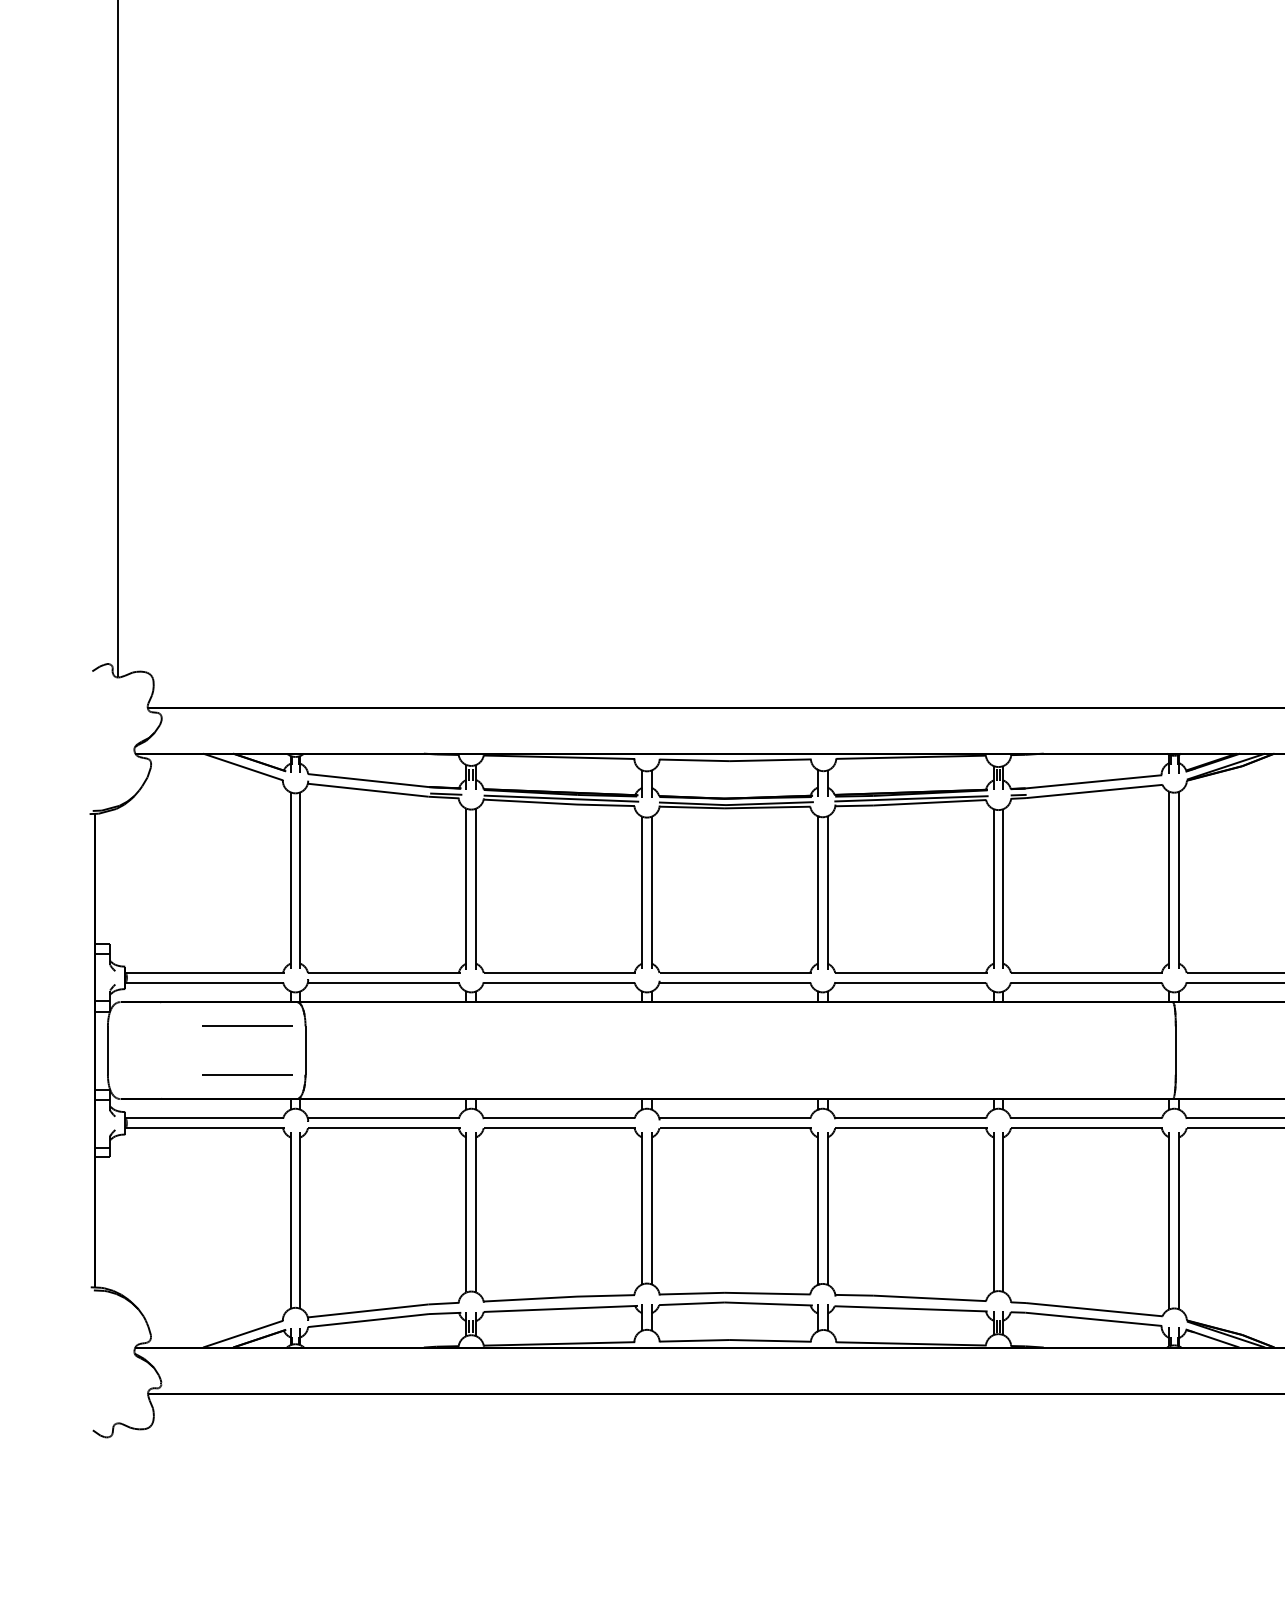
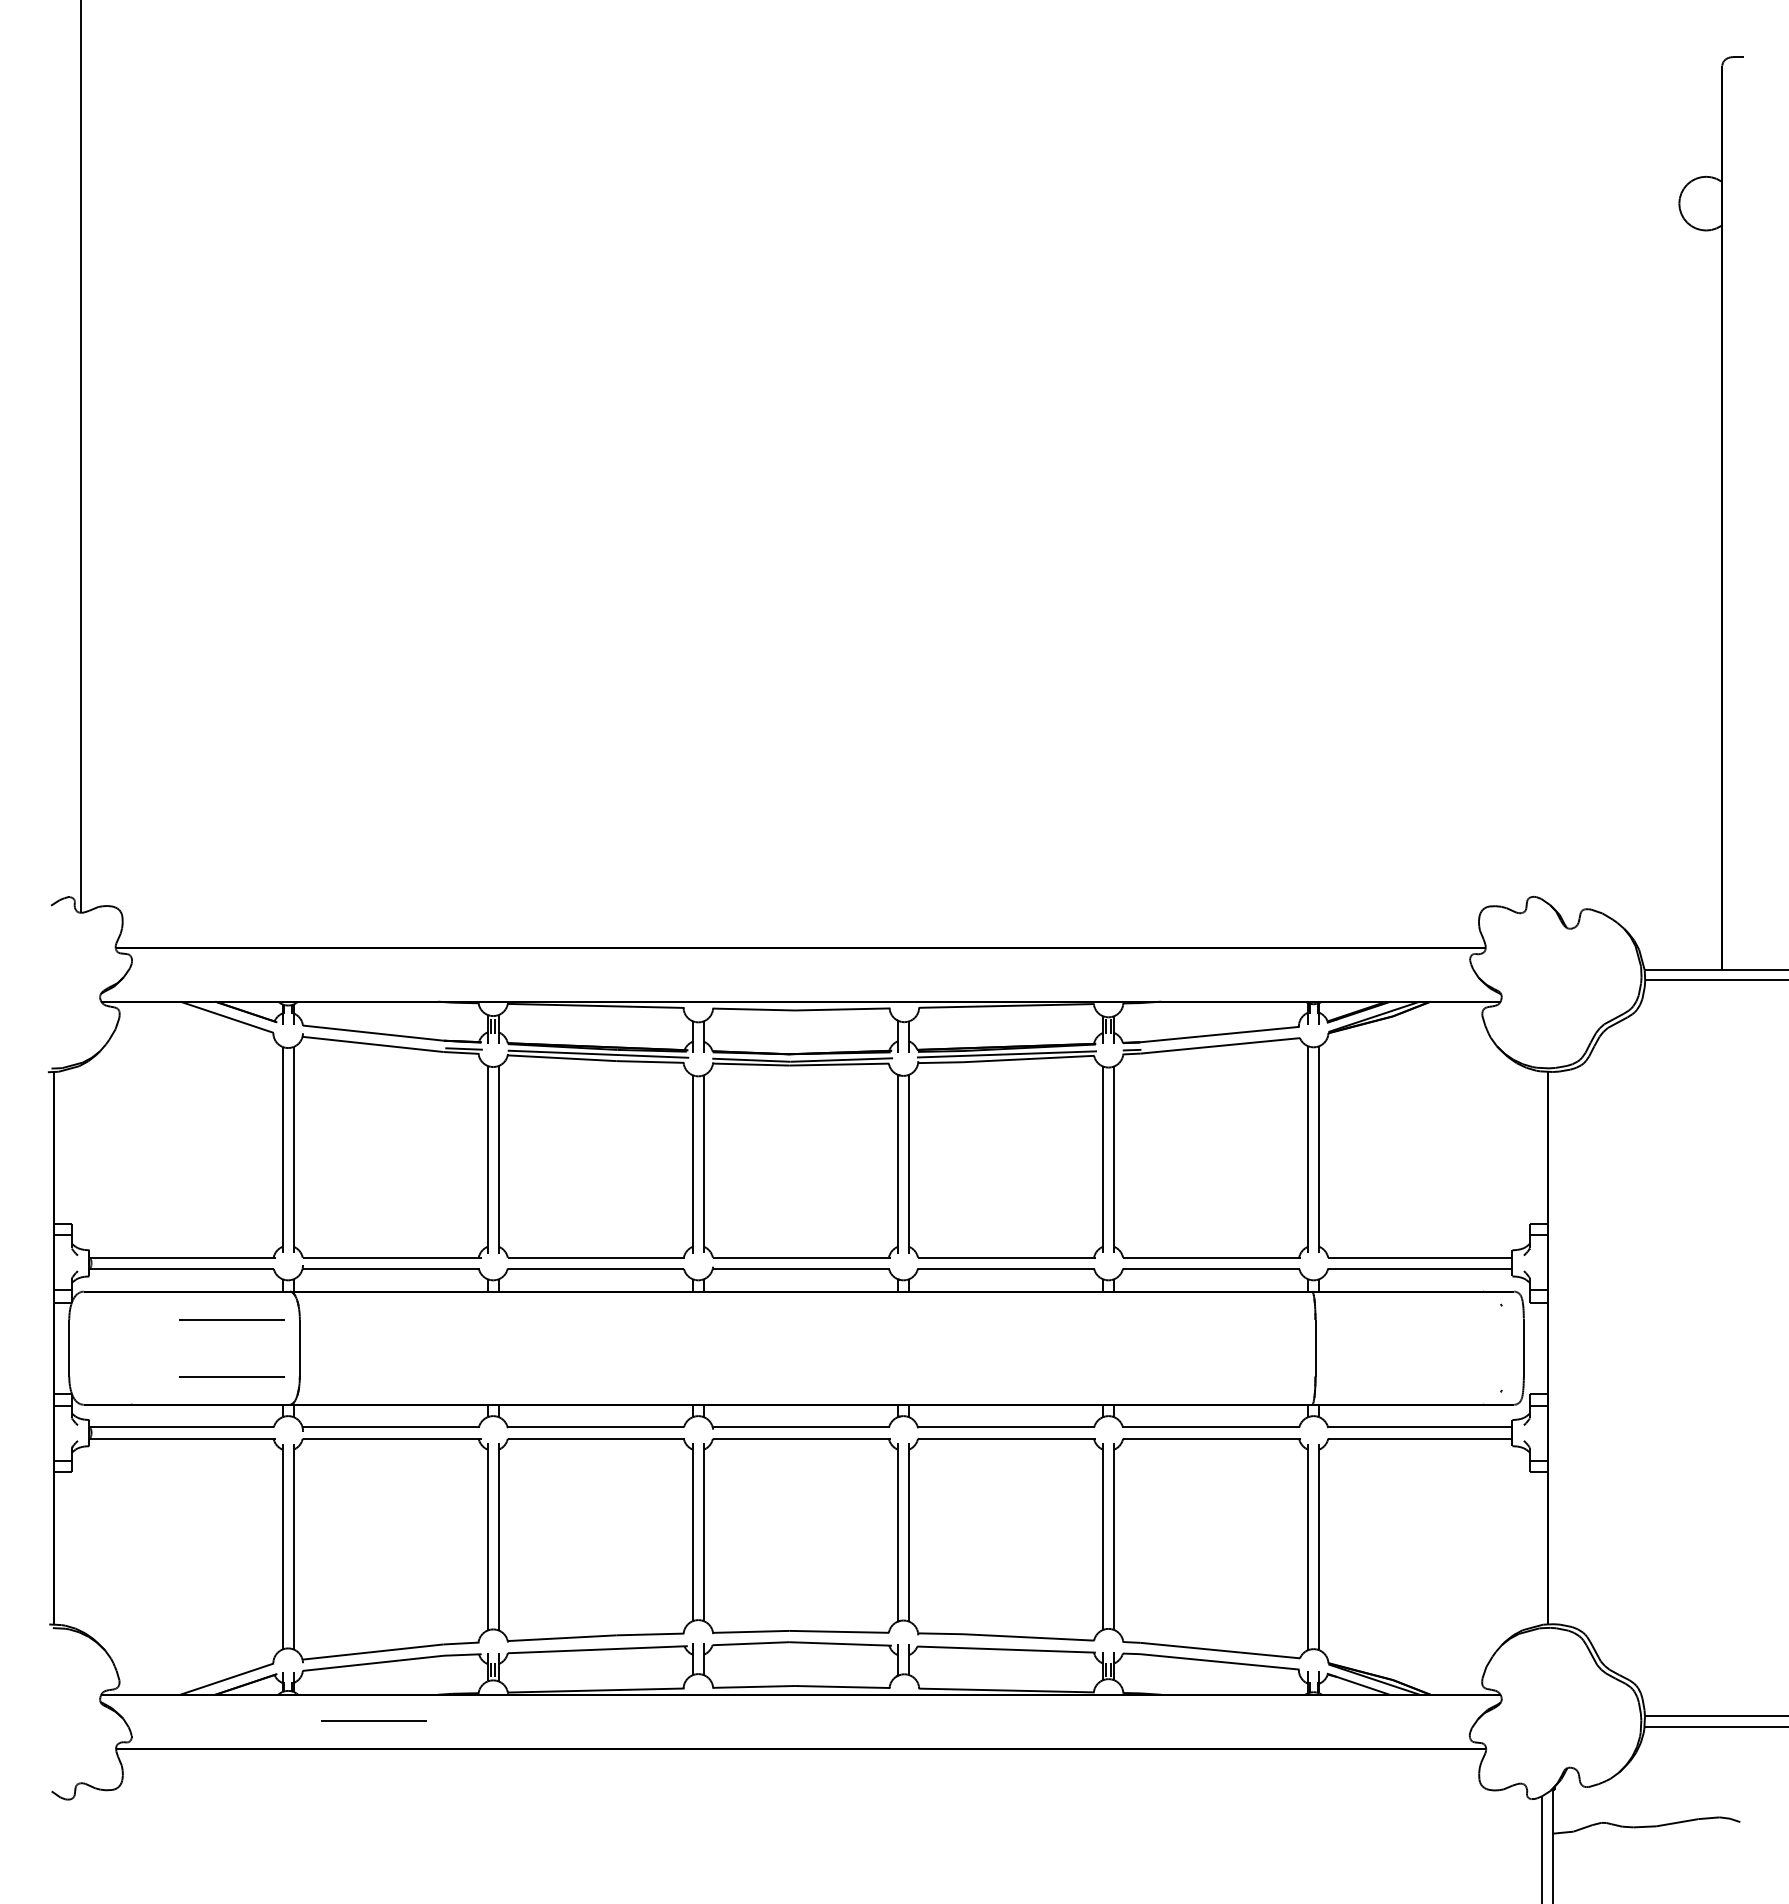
line: (368, 1369) -> (373, 1720), added

